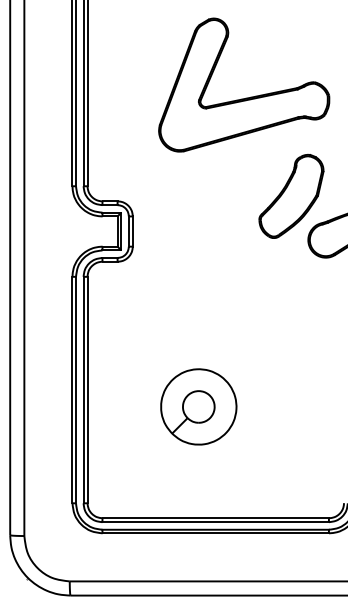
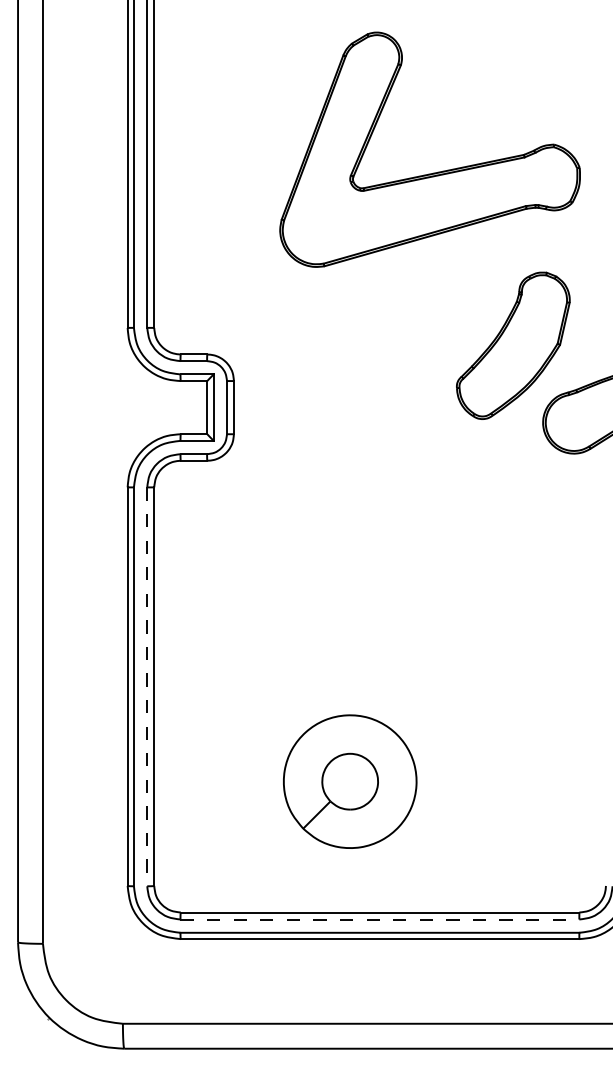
line: (83, 390) -> (147, 687), solid -> dashed
part: (198, 406) -> (349, 780), moved
line: (216, 522) -> (381, 920), solid -> dashed

